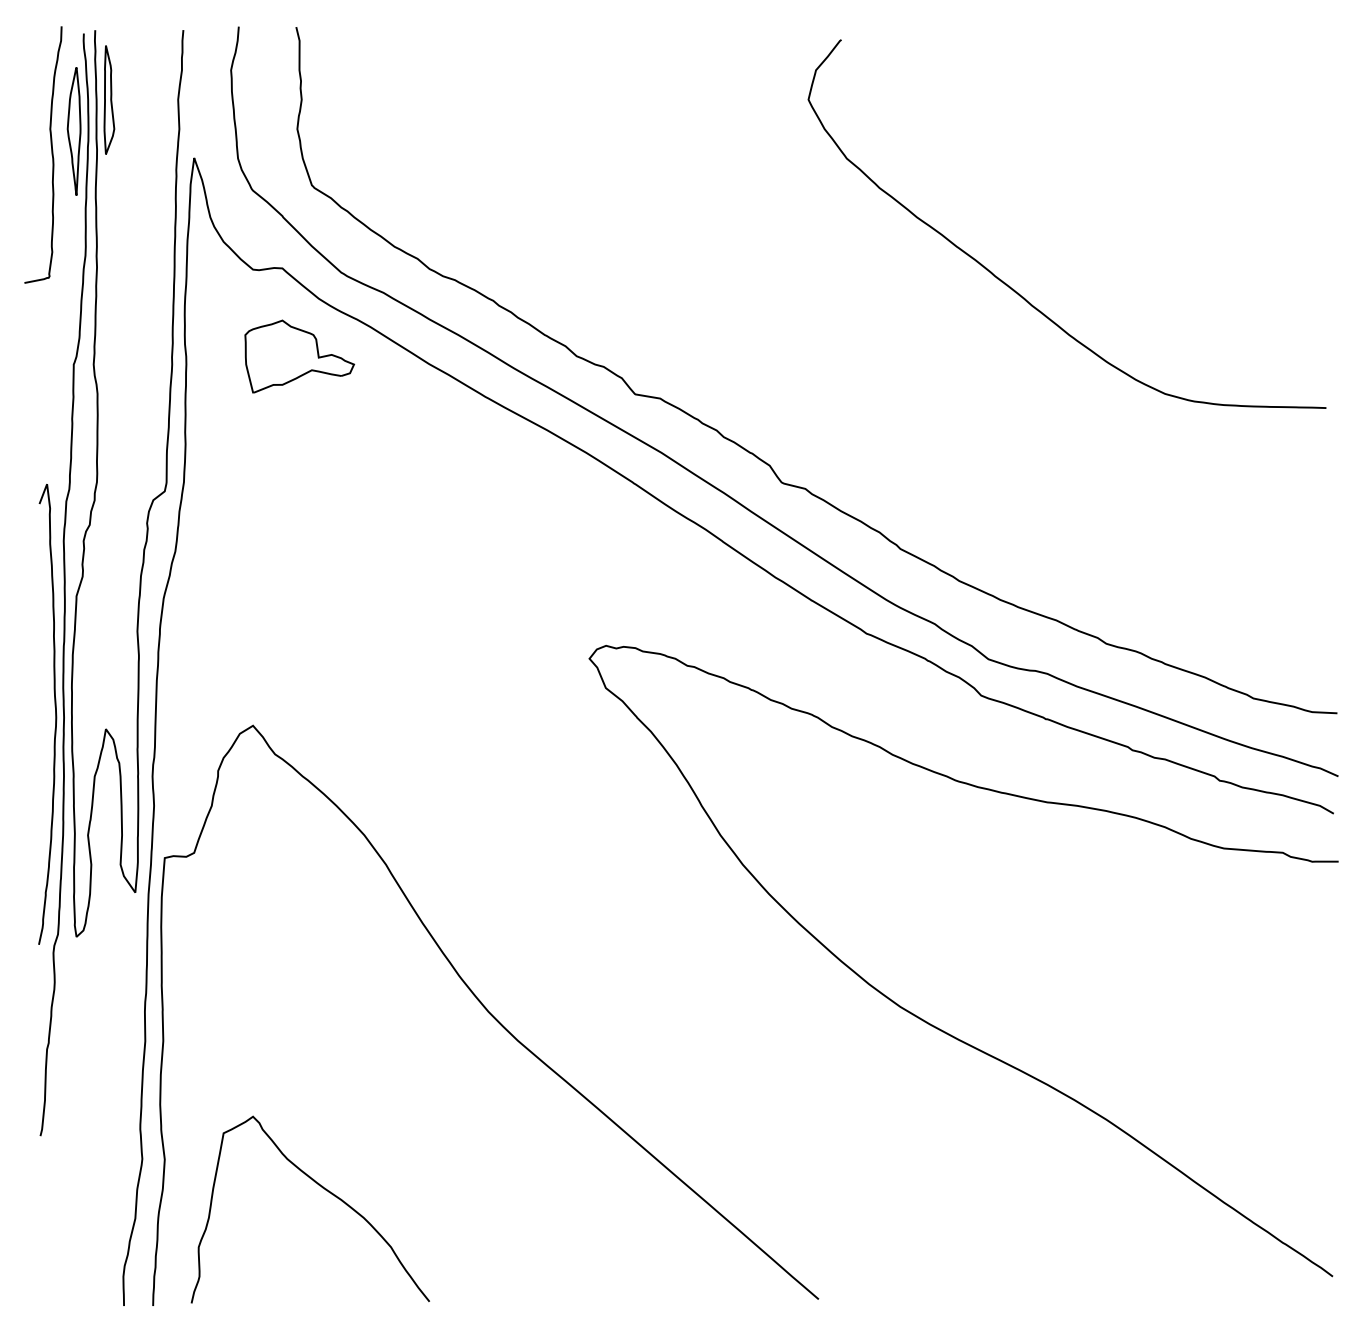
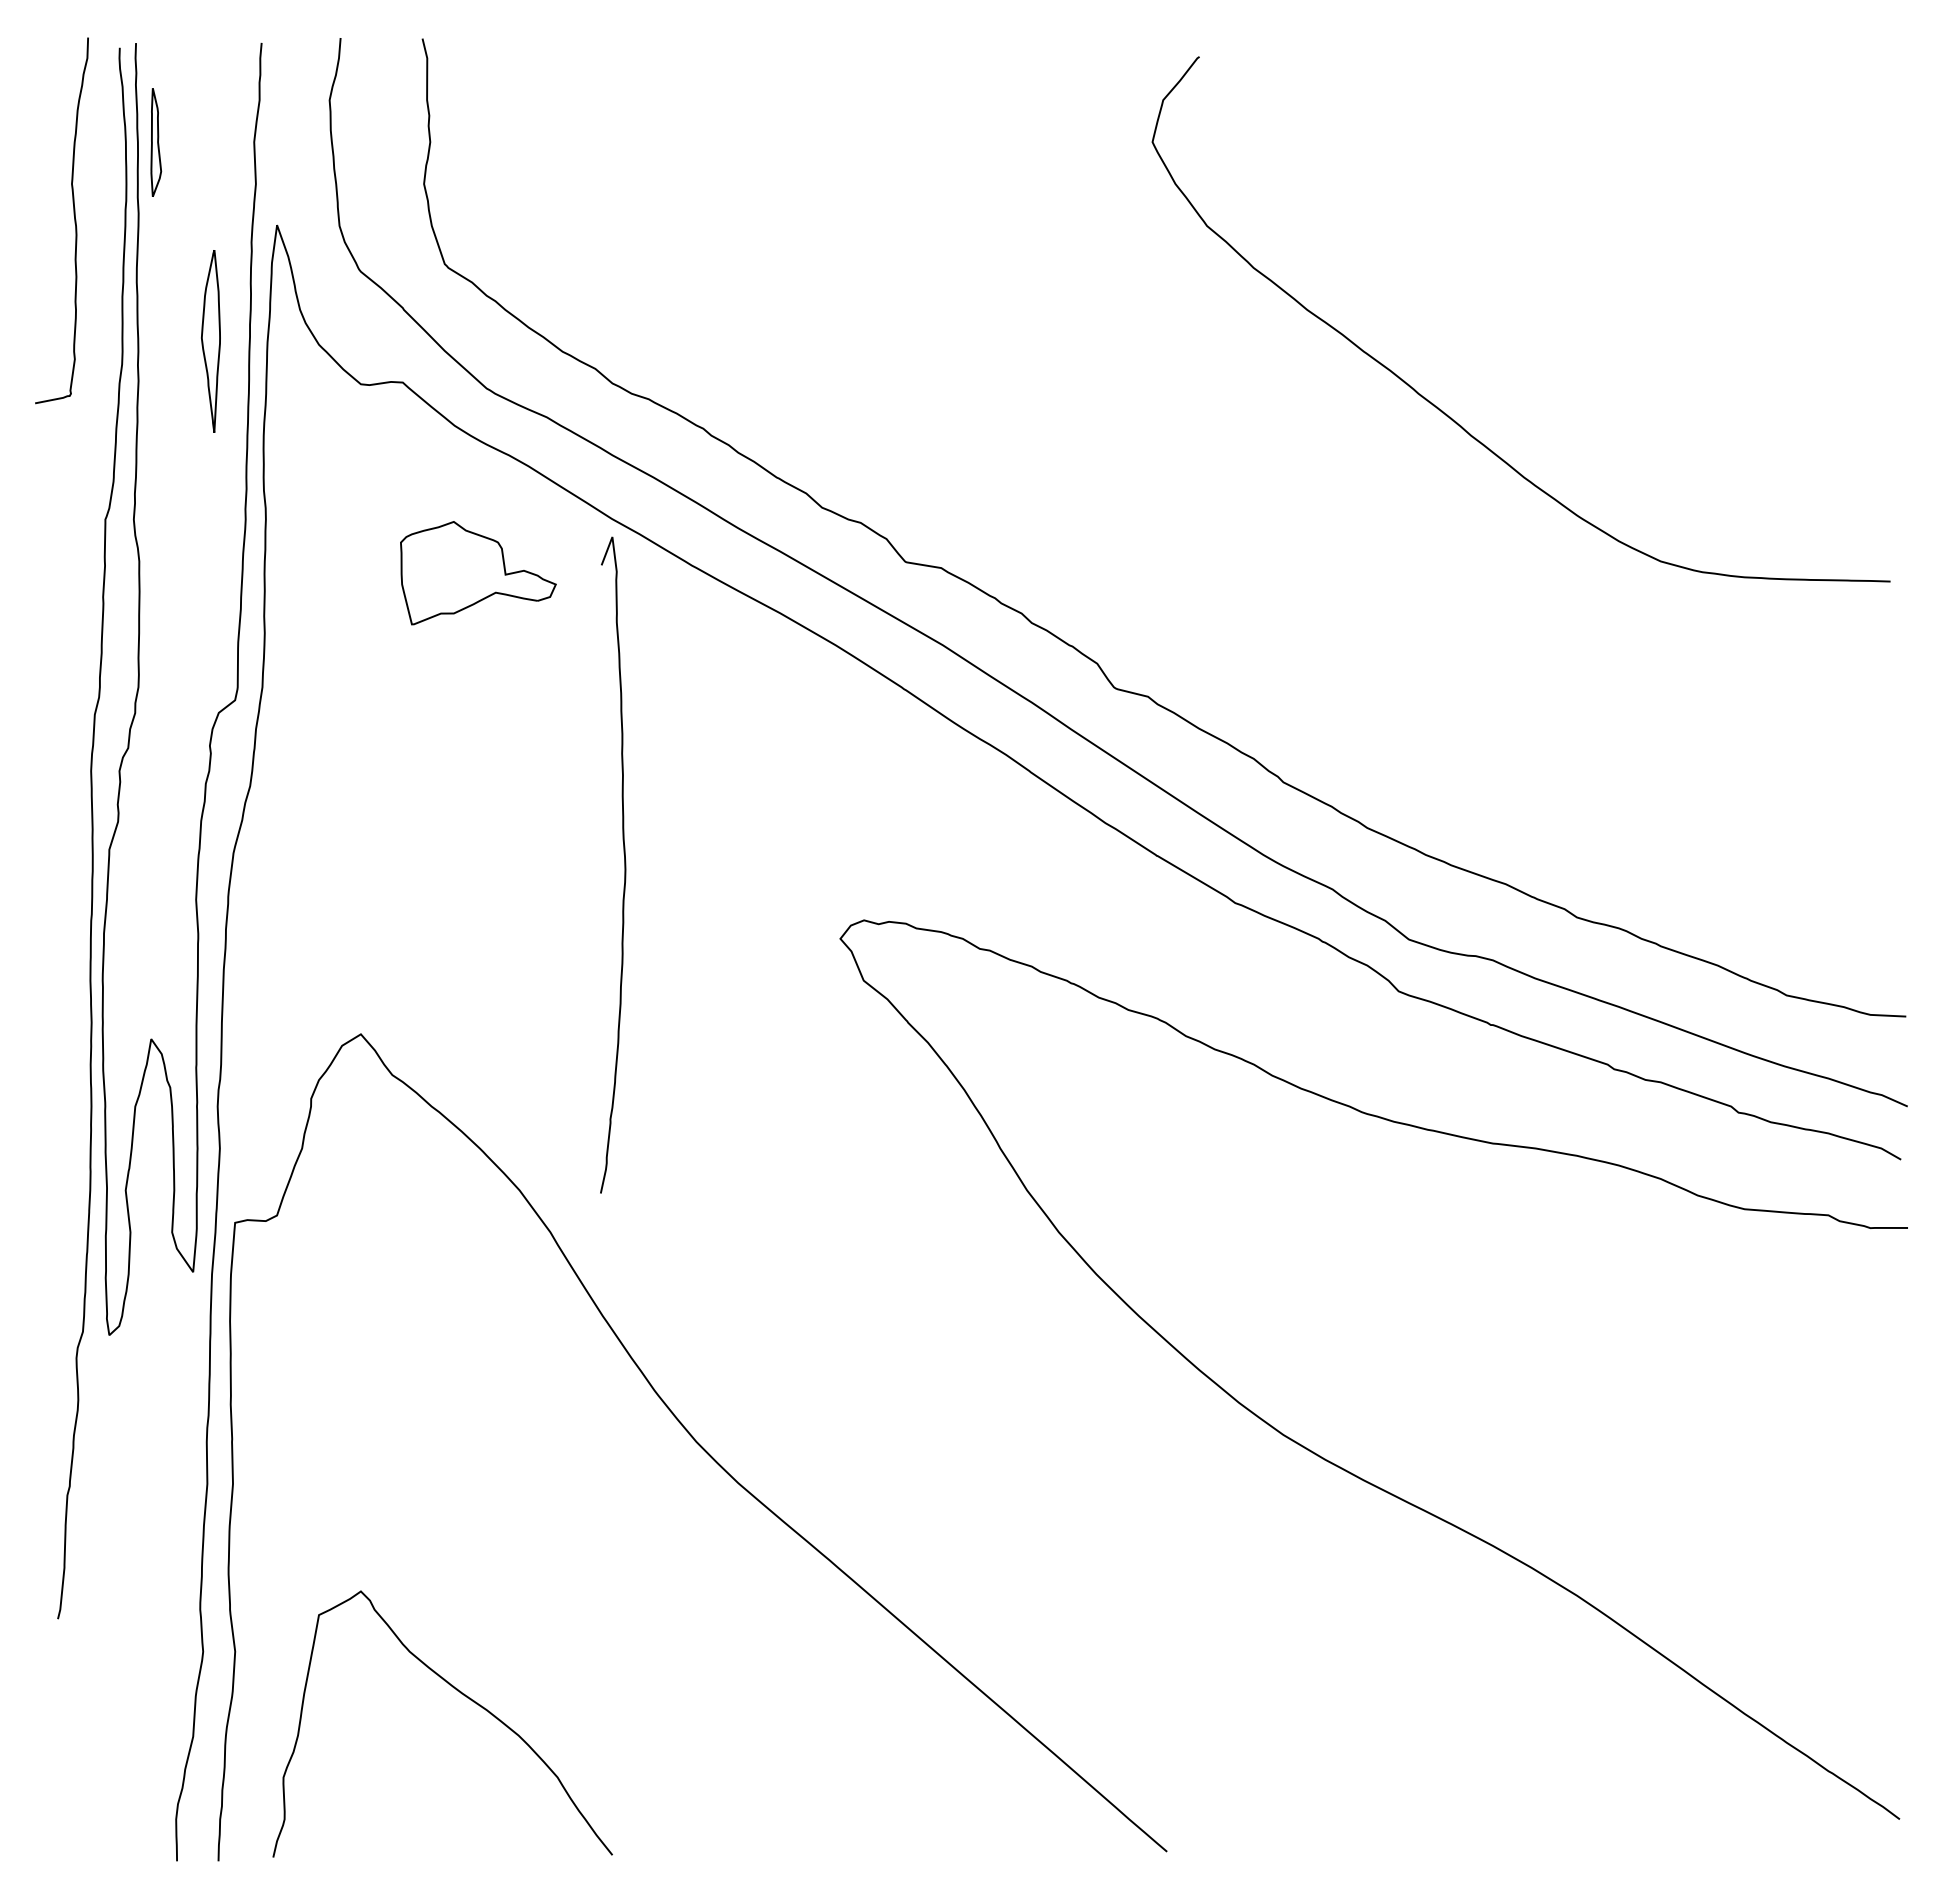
part: (109, 99) -> (156, 142), size x0.7
part: (73, 131) -> (210, 341), moved
part: (299, 356) -> (478, 573), moved
curve: (55, 713) -> (624, 864), moved

